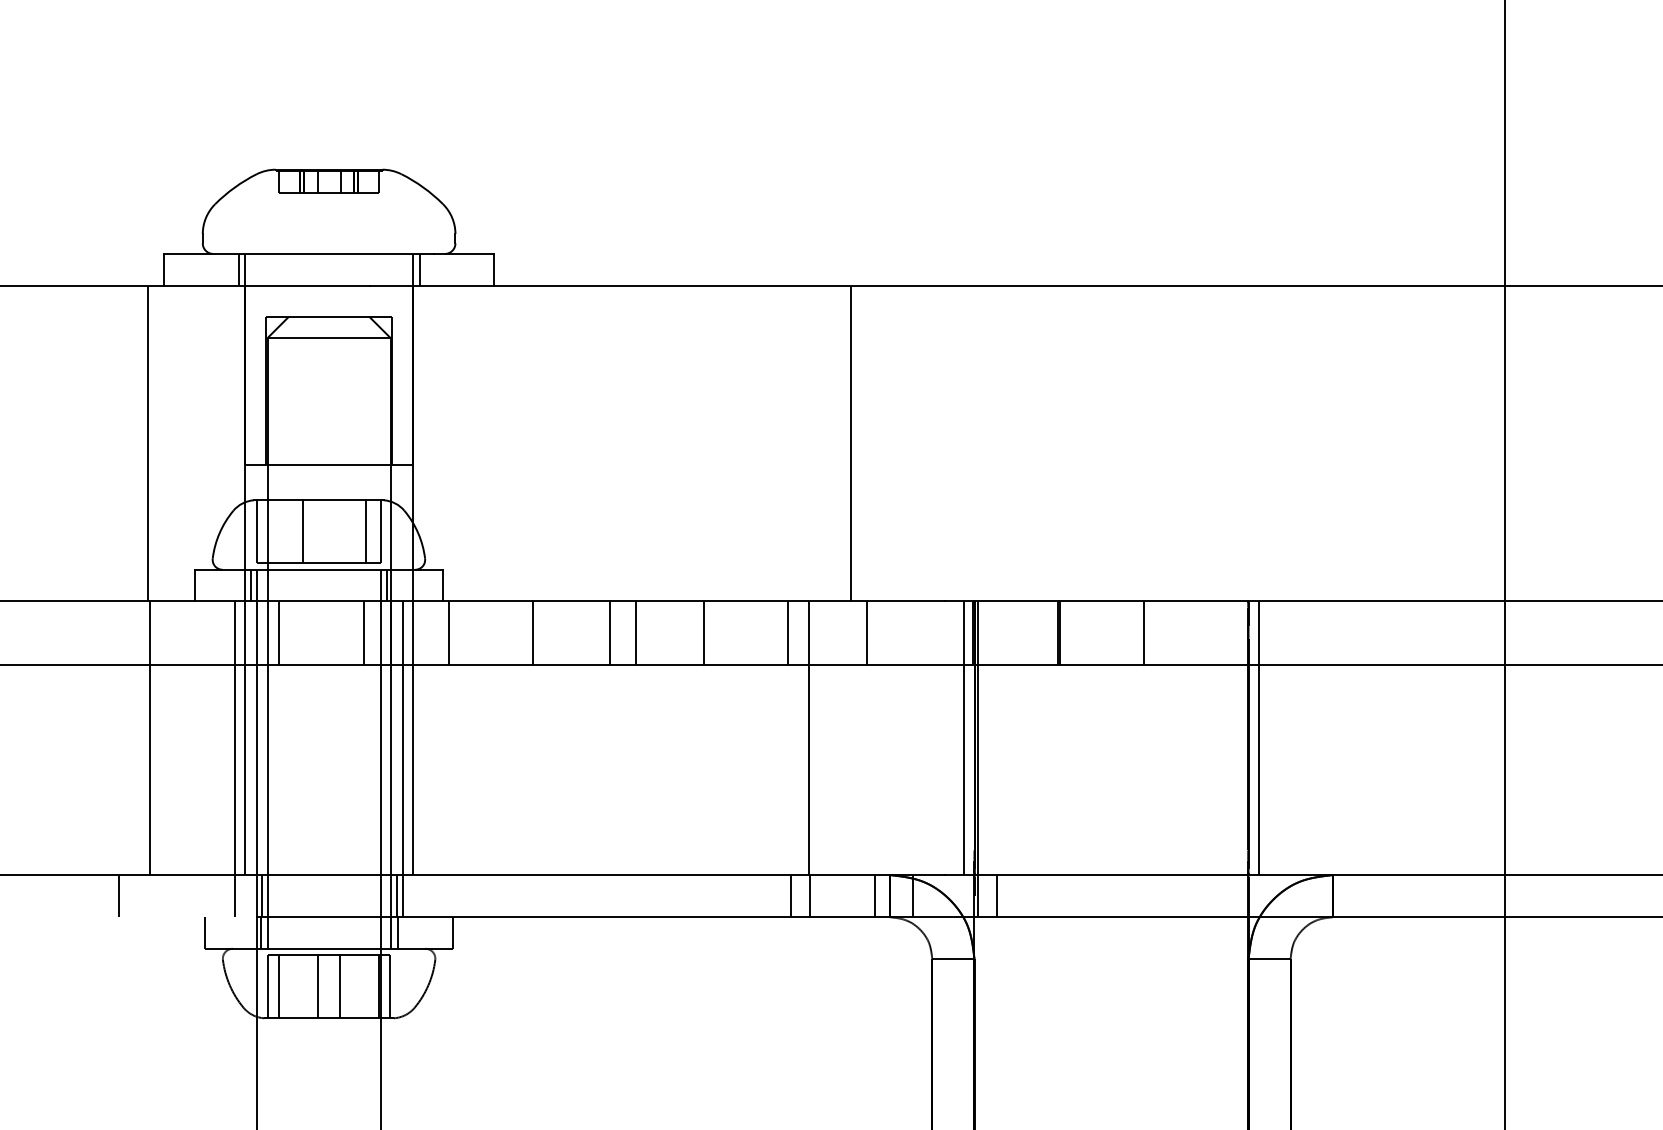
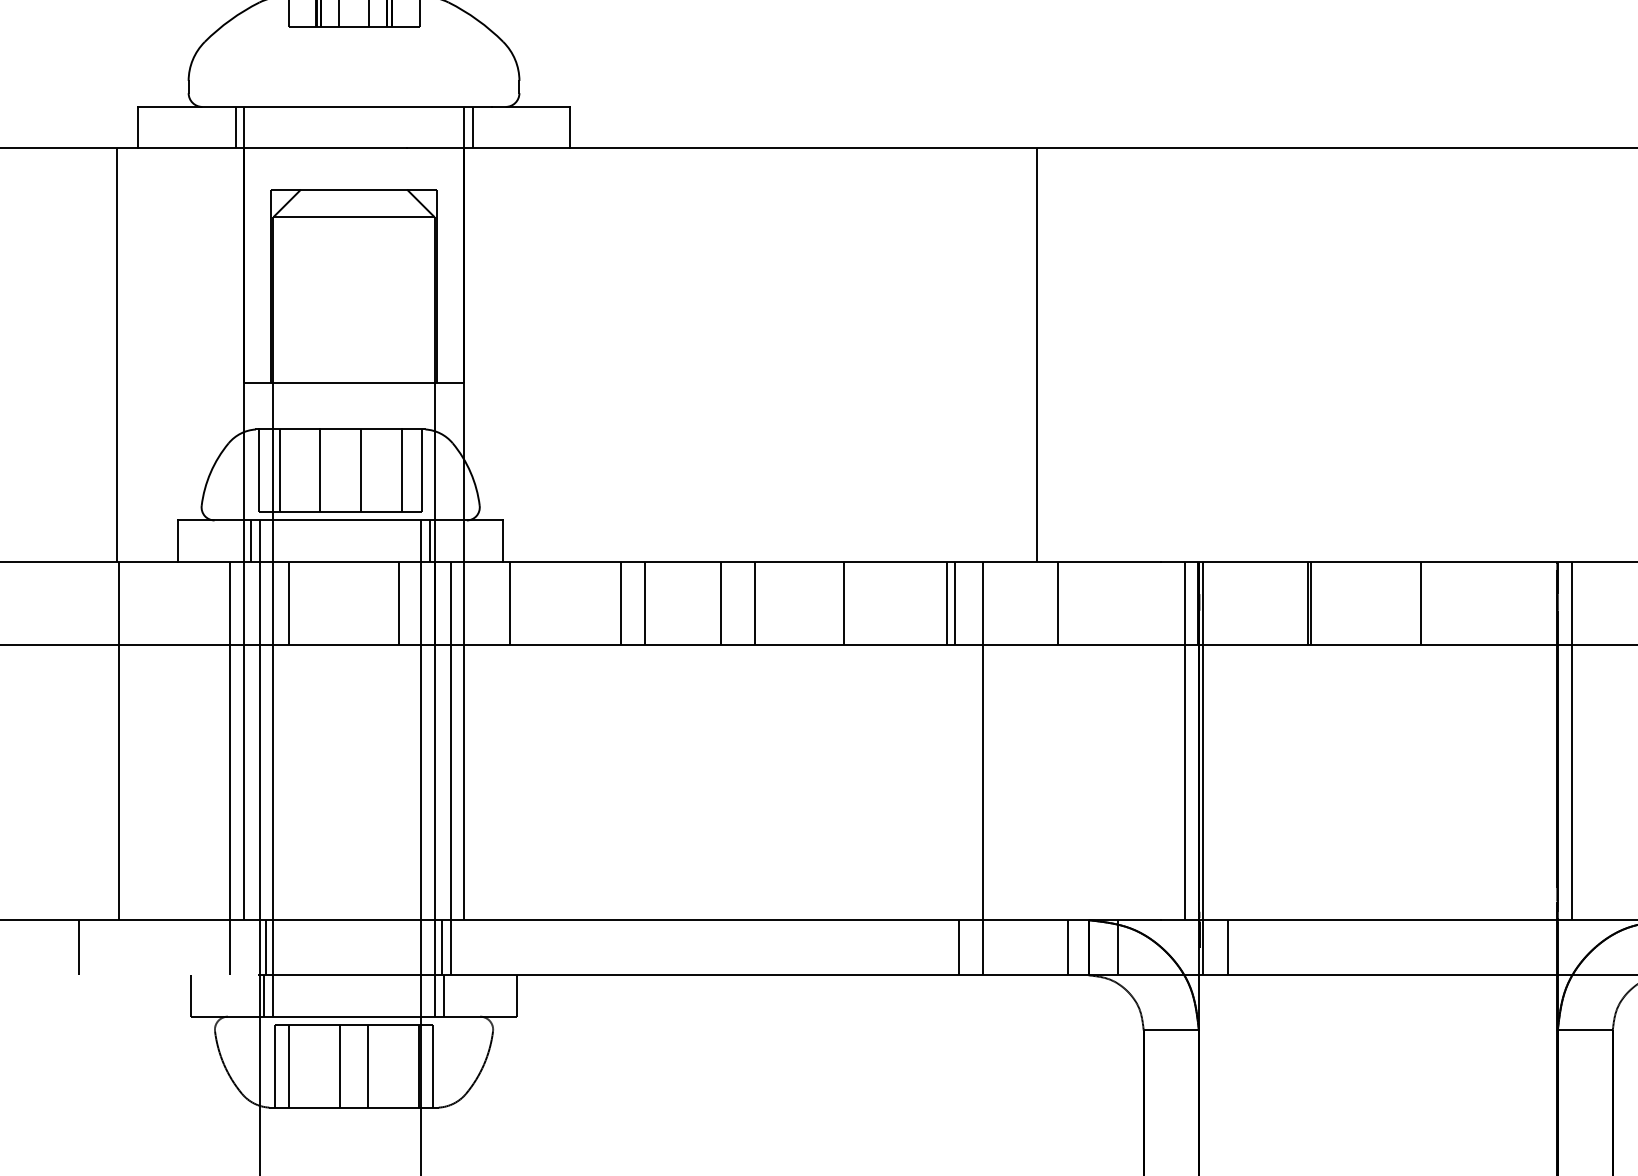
line: (272, 531) -> (279, 470), added
line: (334, 531) -> (361, 470), added
line: (551, 632) -> (645, 602), added
line: (782, 632) -> (947, 602), added

